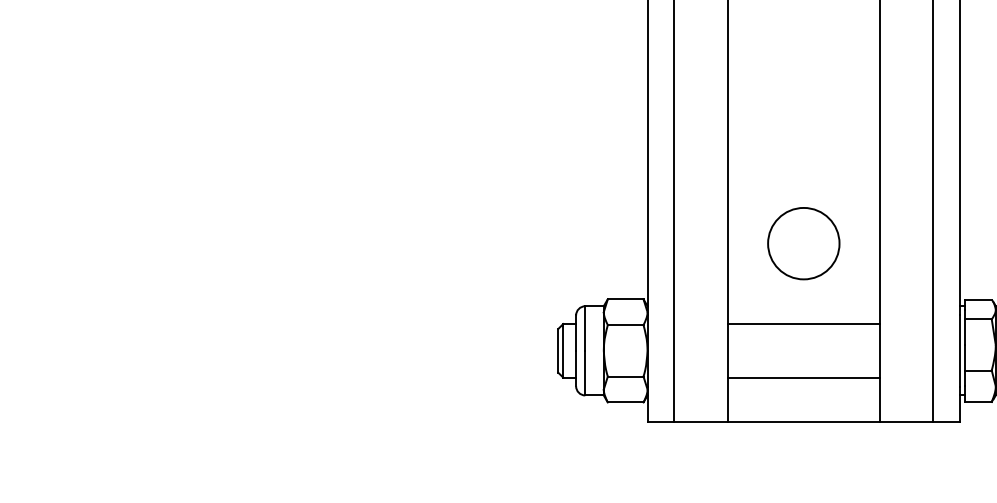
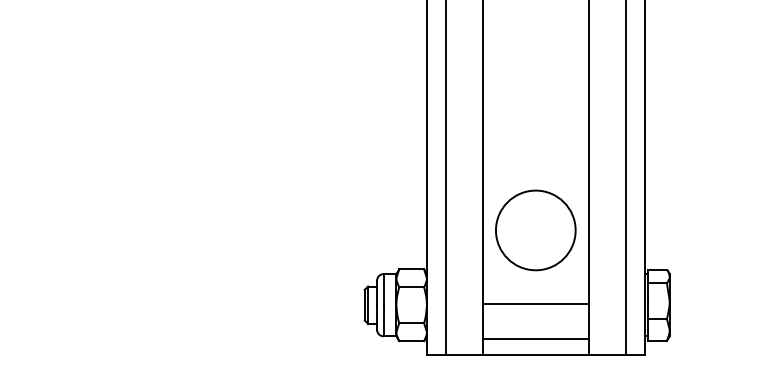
circle: (803, 243) -> (535, 230), size x1.6
line: (803, 324) -> (535, 303), moved
line: (803, 377) -> (535, 338), moved

